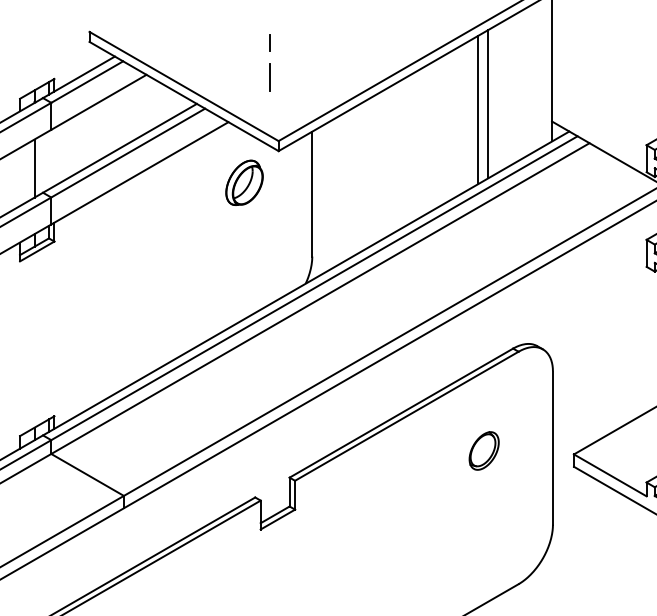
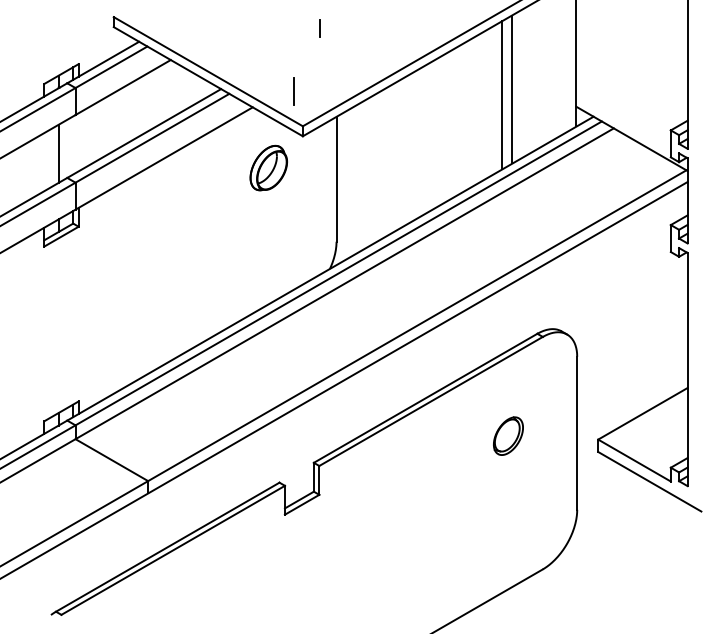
line: (269, 43) -> (319, 28), moved
line: (269, 77) -> (293, 91), moved

